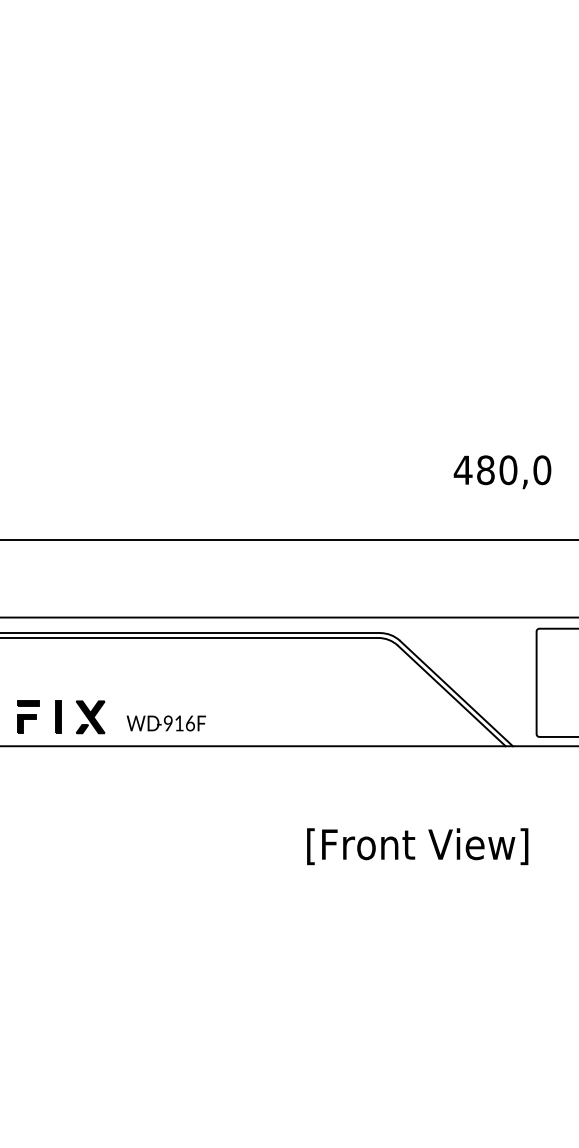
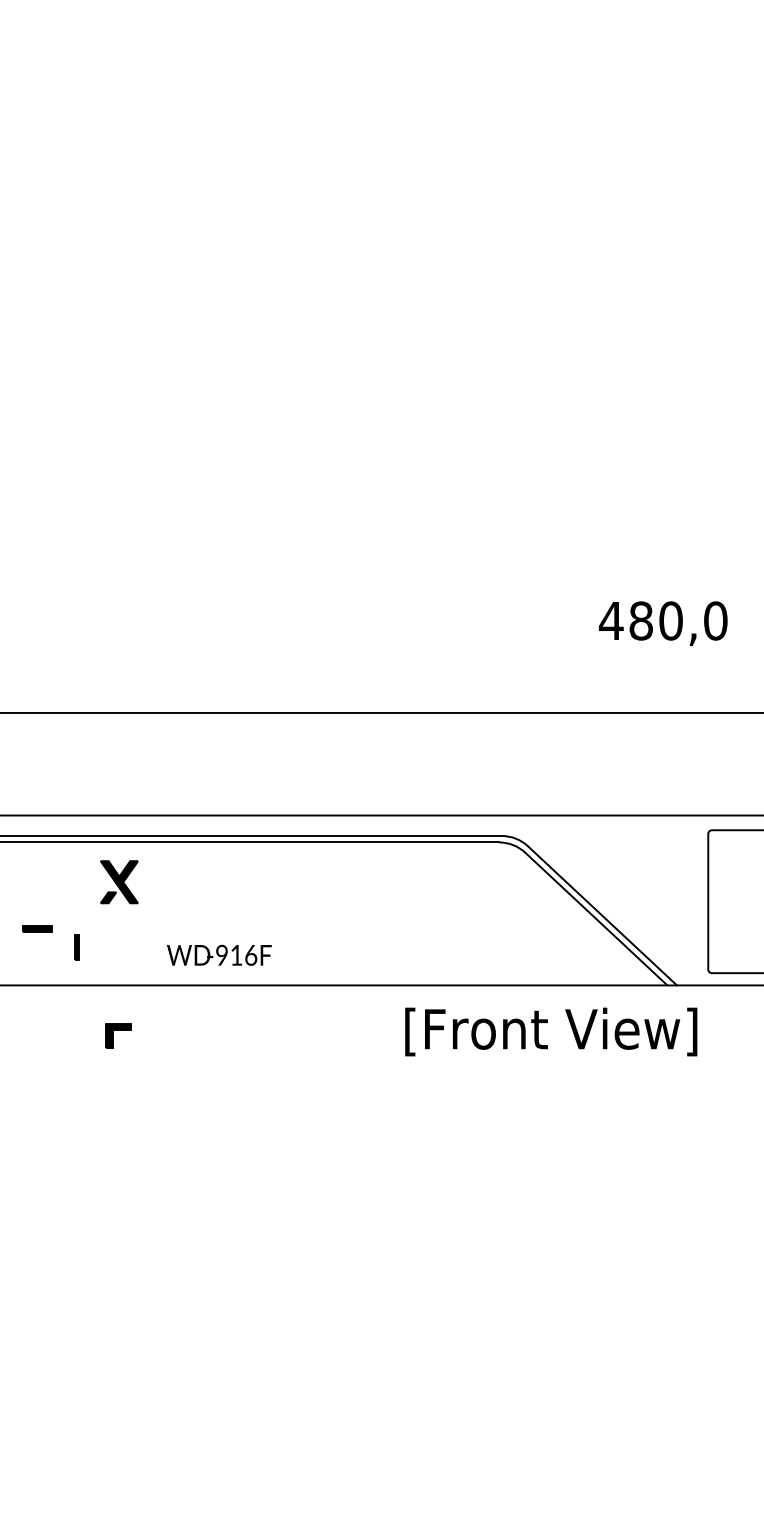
part: (58, 716) -> (76, 946), size x0.6
part: (90, 717) -> (119, 882), moved
part: (27, 723) -> (118, 1035), moved
text: (417, 846) -> (551, 1031), moved

